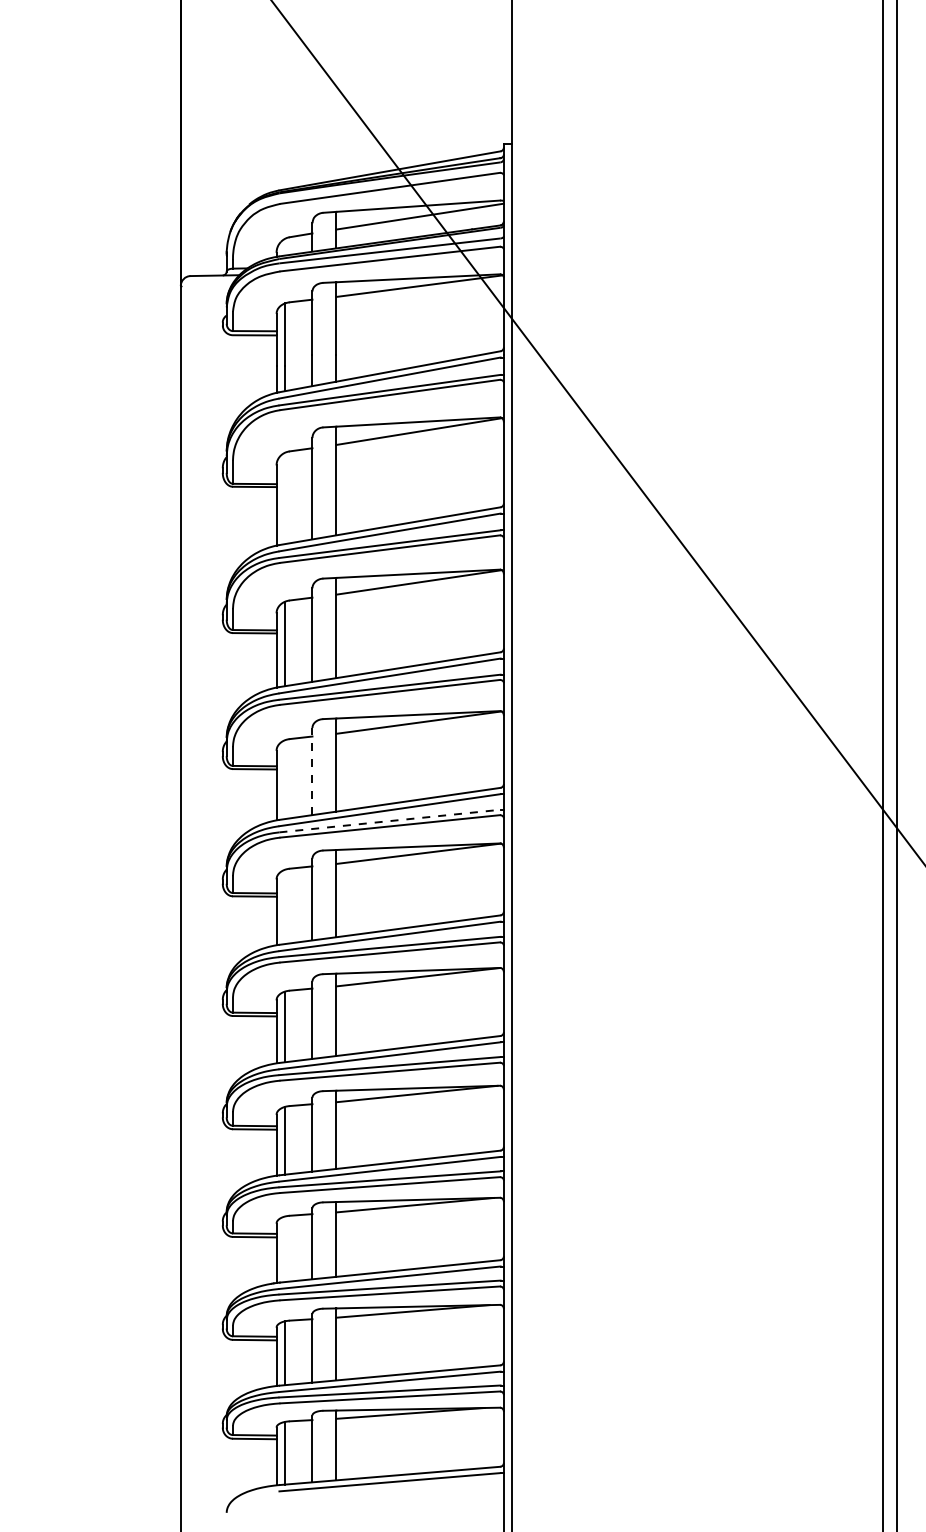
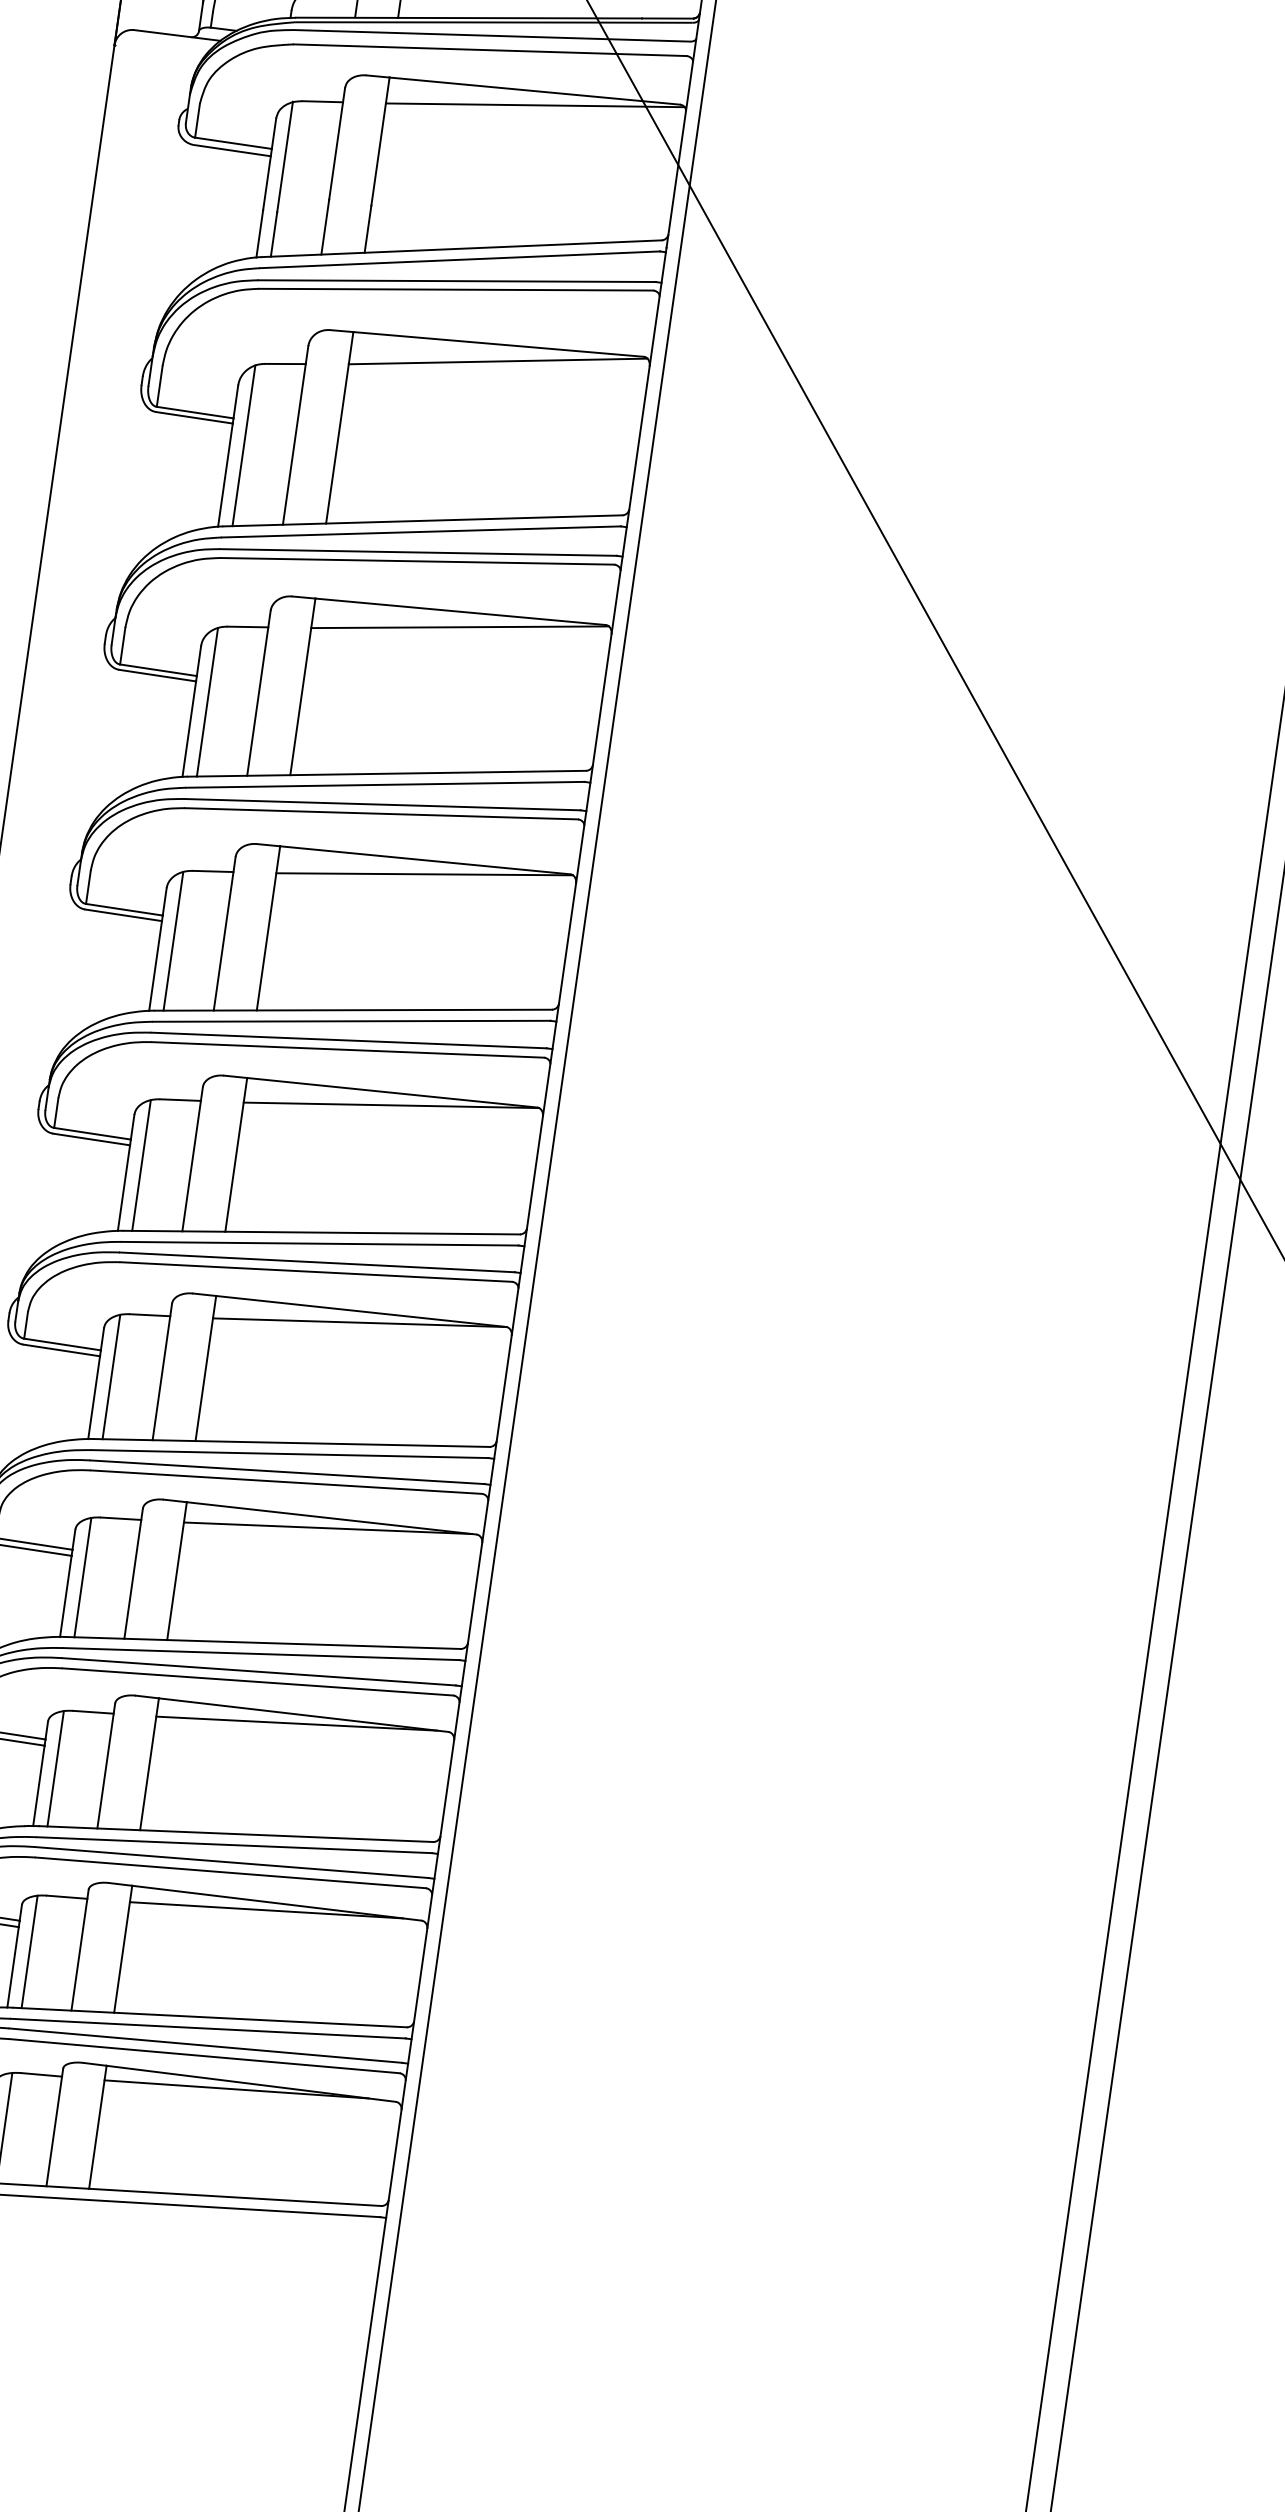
line: (284, 498) -> (243, 445), added
line: (312, 771) -> (224, 933), dashed -> solid
line: (284, 779) -> (173, 940), added
line: (390, 821) -> (349, 1041), dashed -> solid
line: (284, 906) -> (141, 1164), added
line: (284, 1249) -> (55, 1768), added

